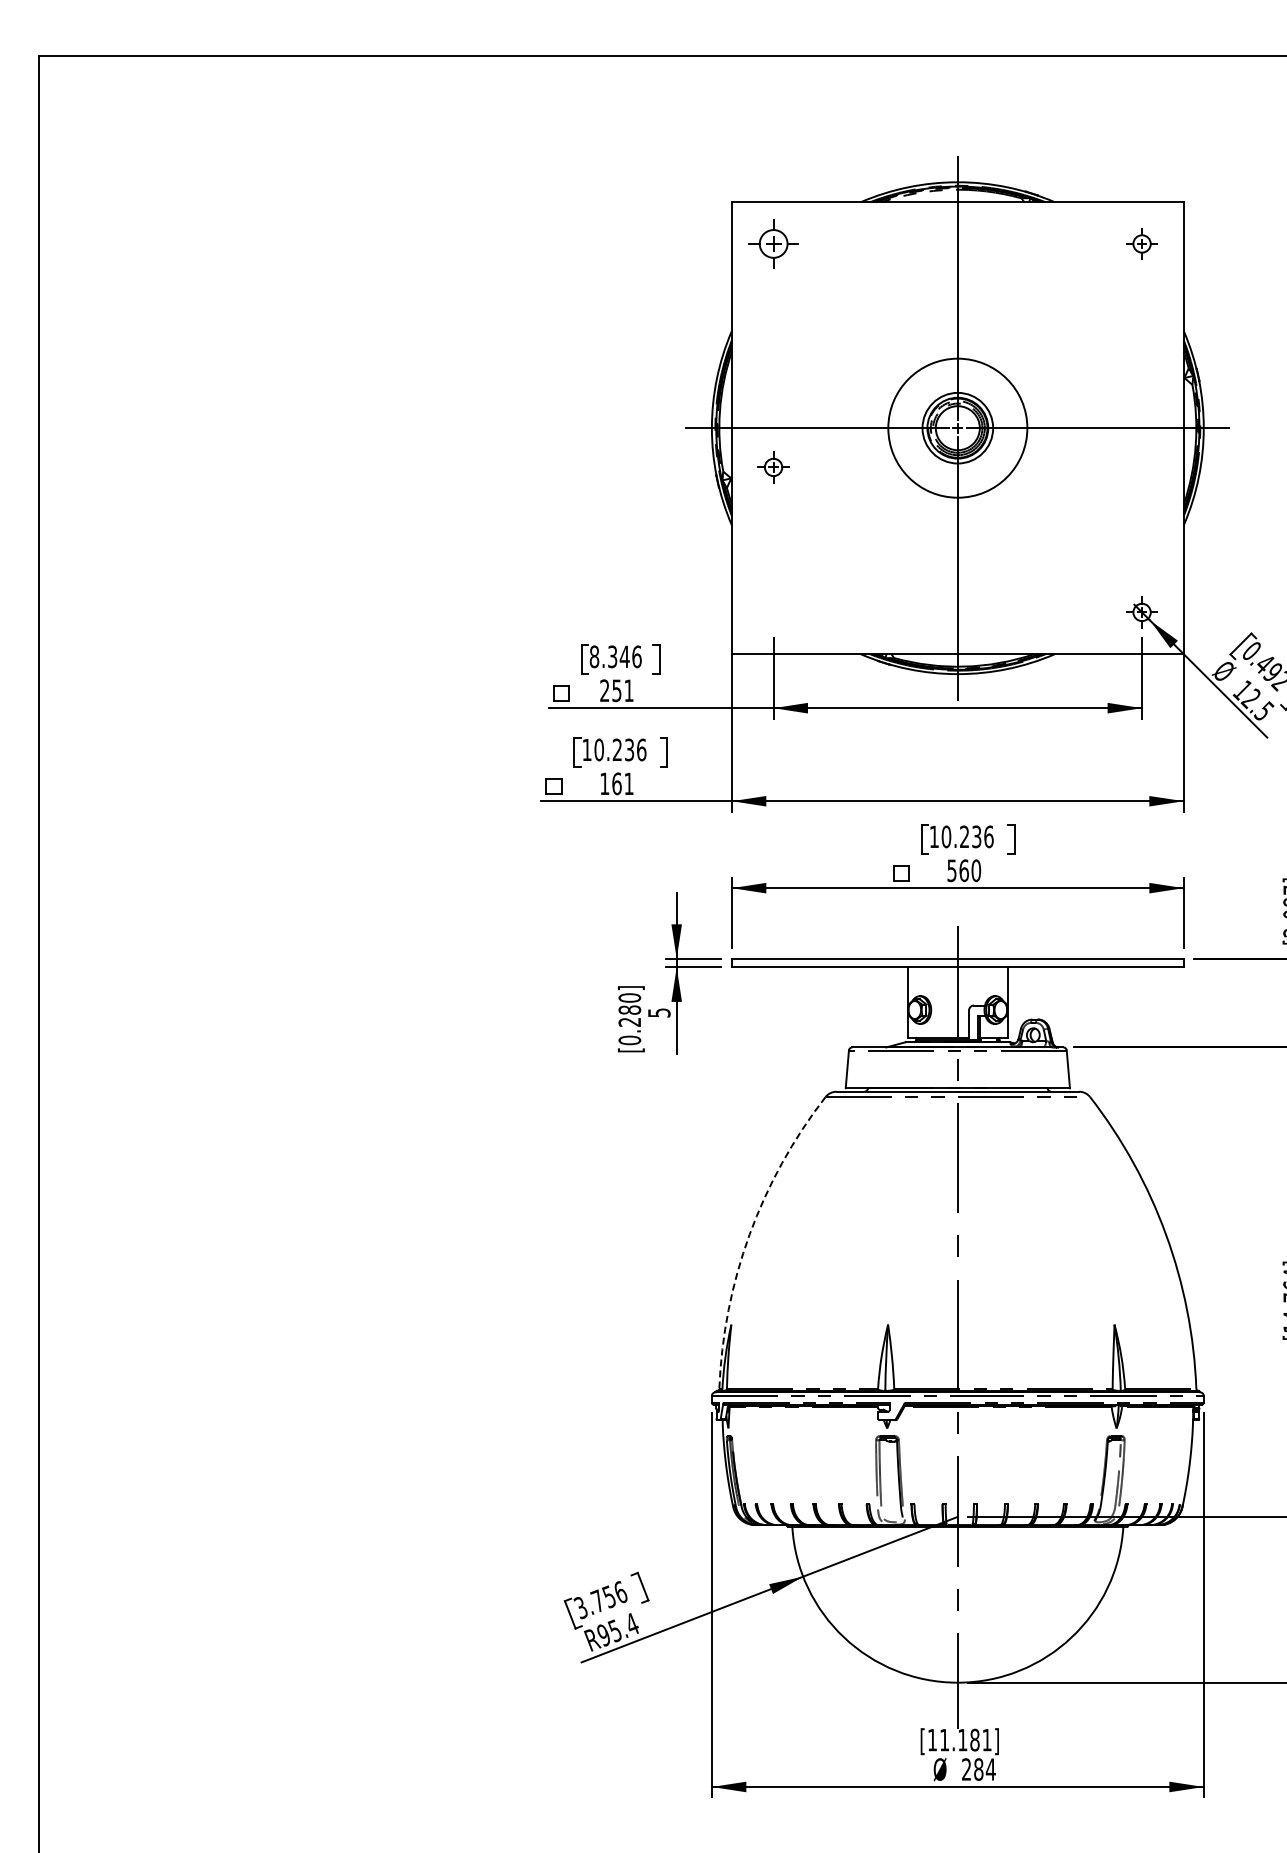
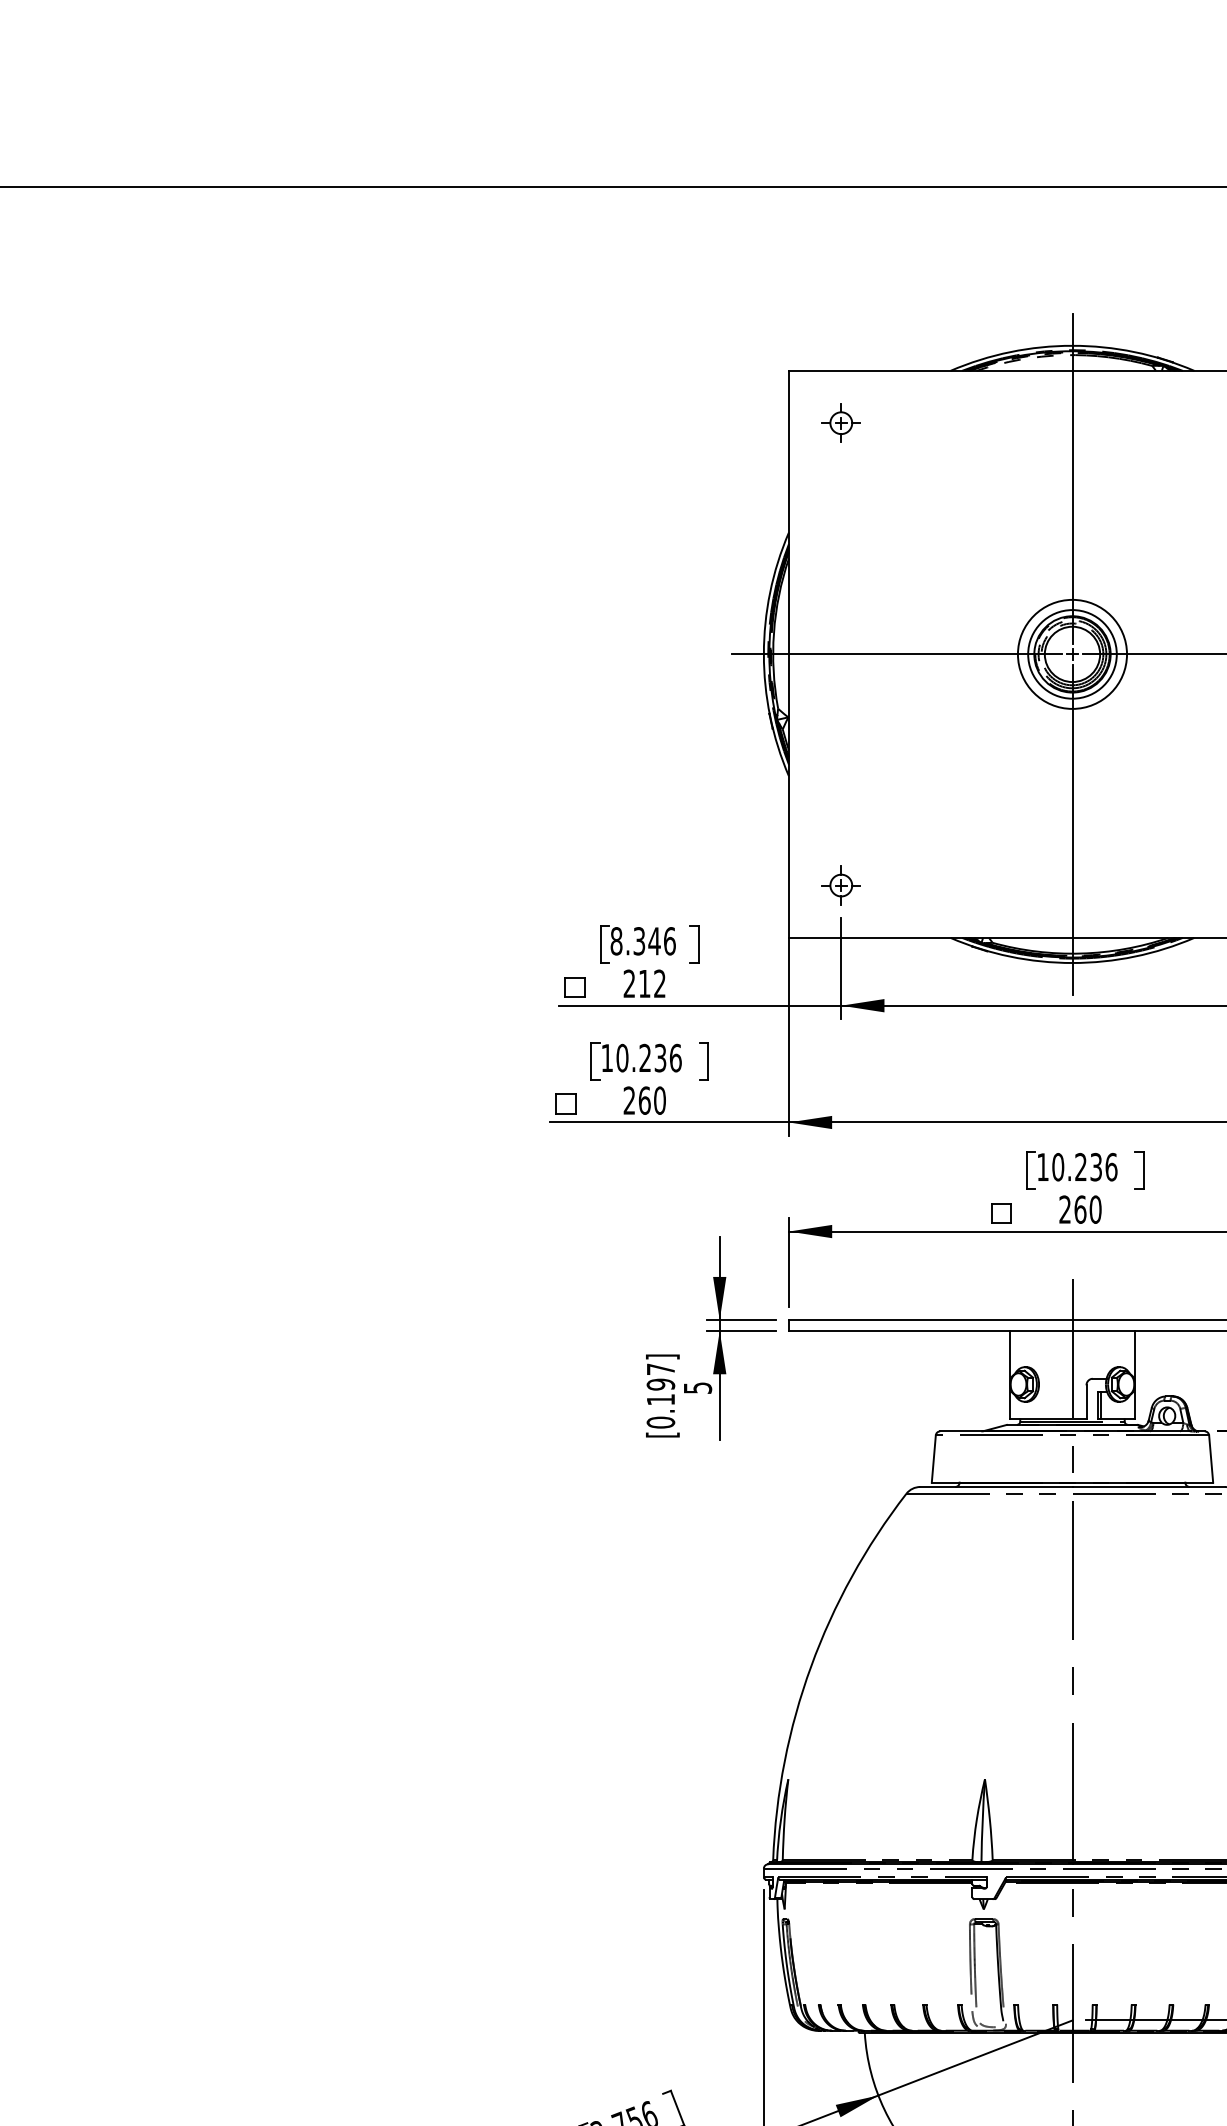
part: (773, 243) -> (841, 422), size x0.62
circle: (957, 427) -> (1072, 653), size x0.62
part: (773, 467) -> (841, 885), moved
text: (622, 690) -> (651, 983), 251 -> 212
text: (616, 783) -> (644, 1100), 161 -> 260
text: (951, 870) -> (1064, 1209), 560 -> 260
text: (629, 1009) -> (660, 1383), [0.280] -> [0.197]
arc: (749, 1234) -> (811, 1666), dashed -> solid

